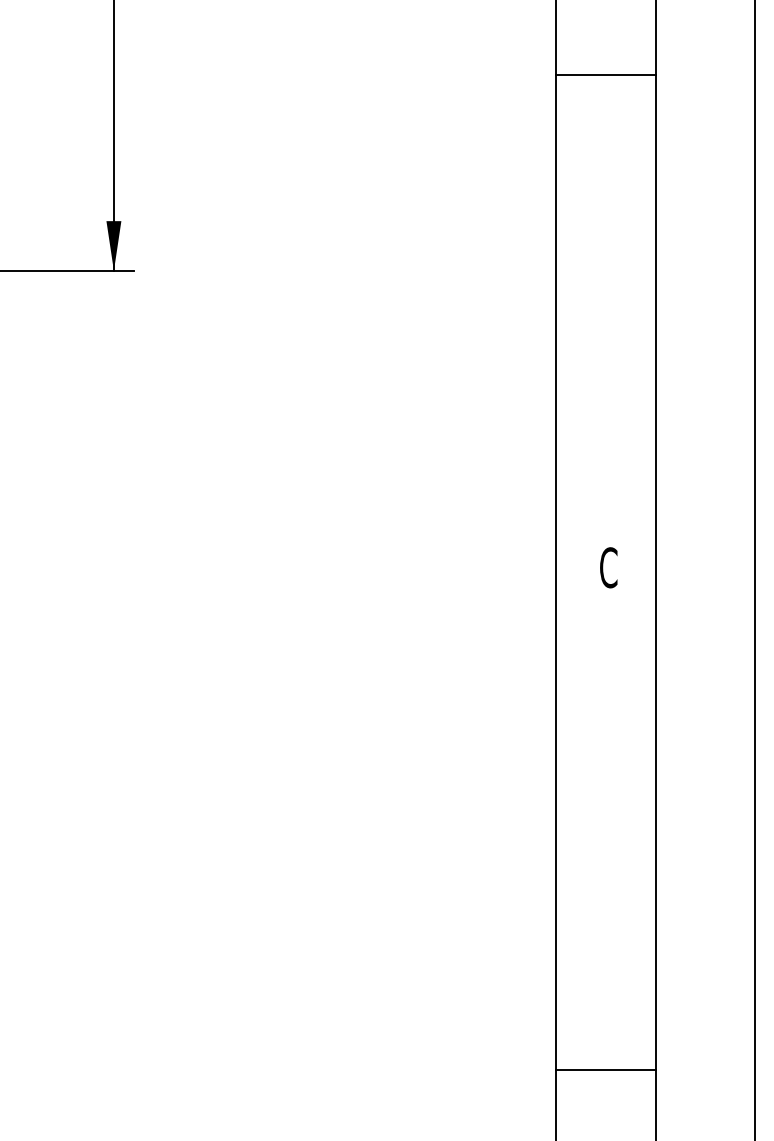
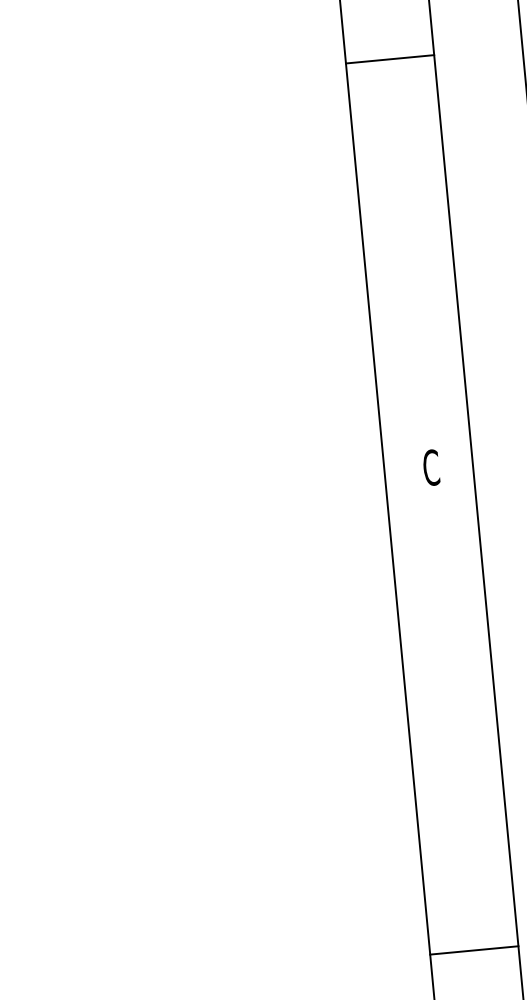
line: (605, 74) -> (389, 59), moved
line: (605, 1070) -> (474, 950), moved

